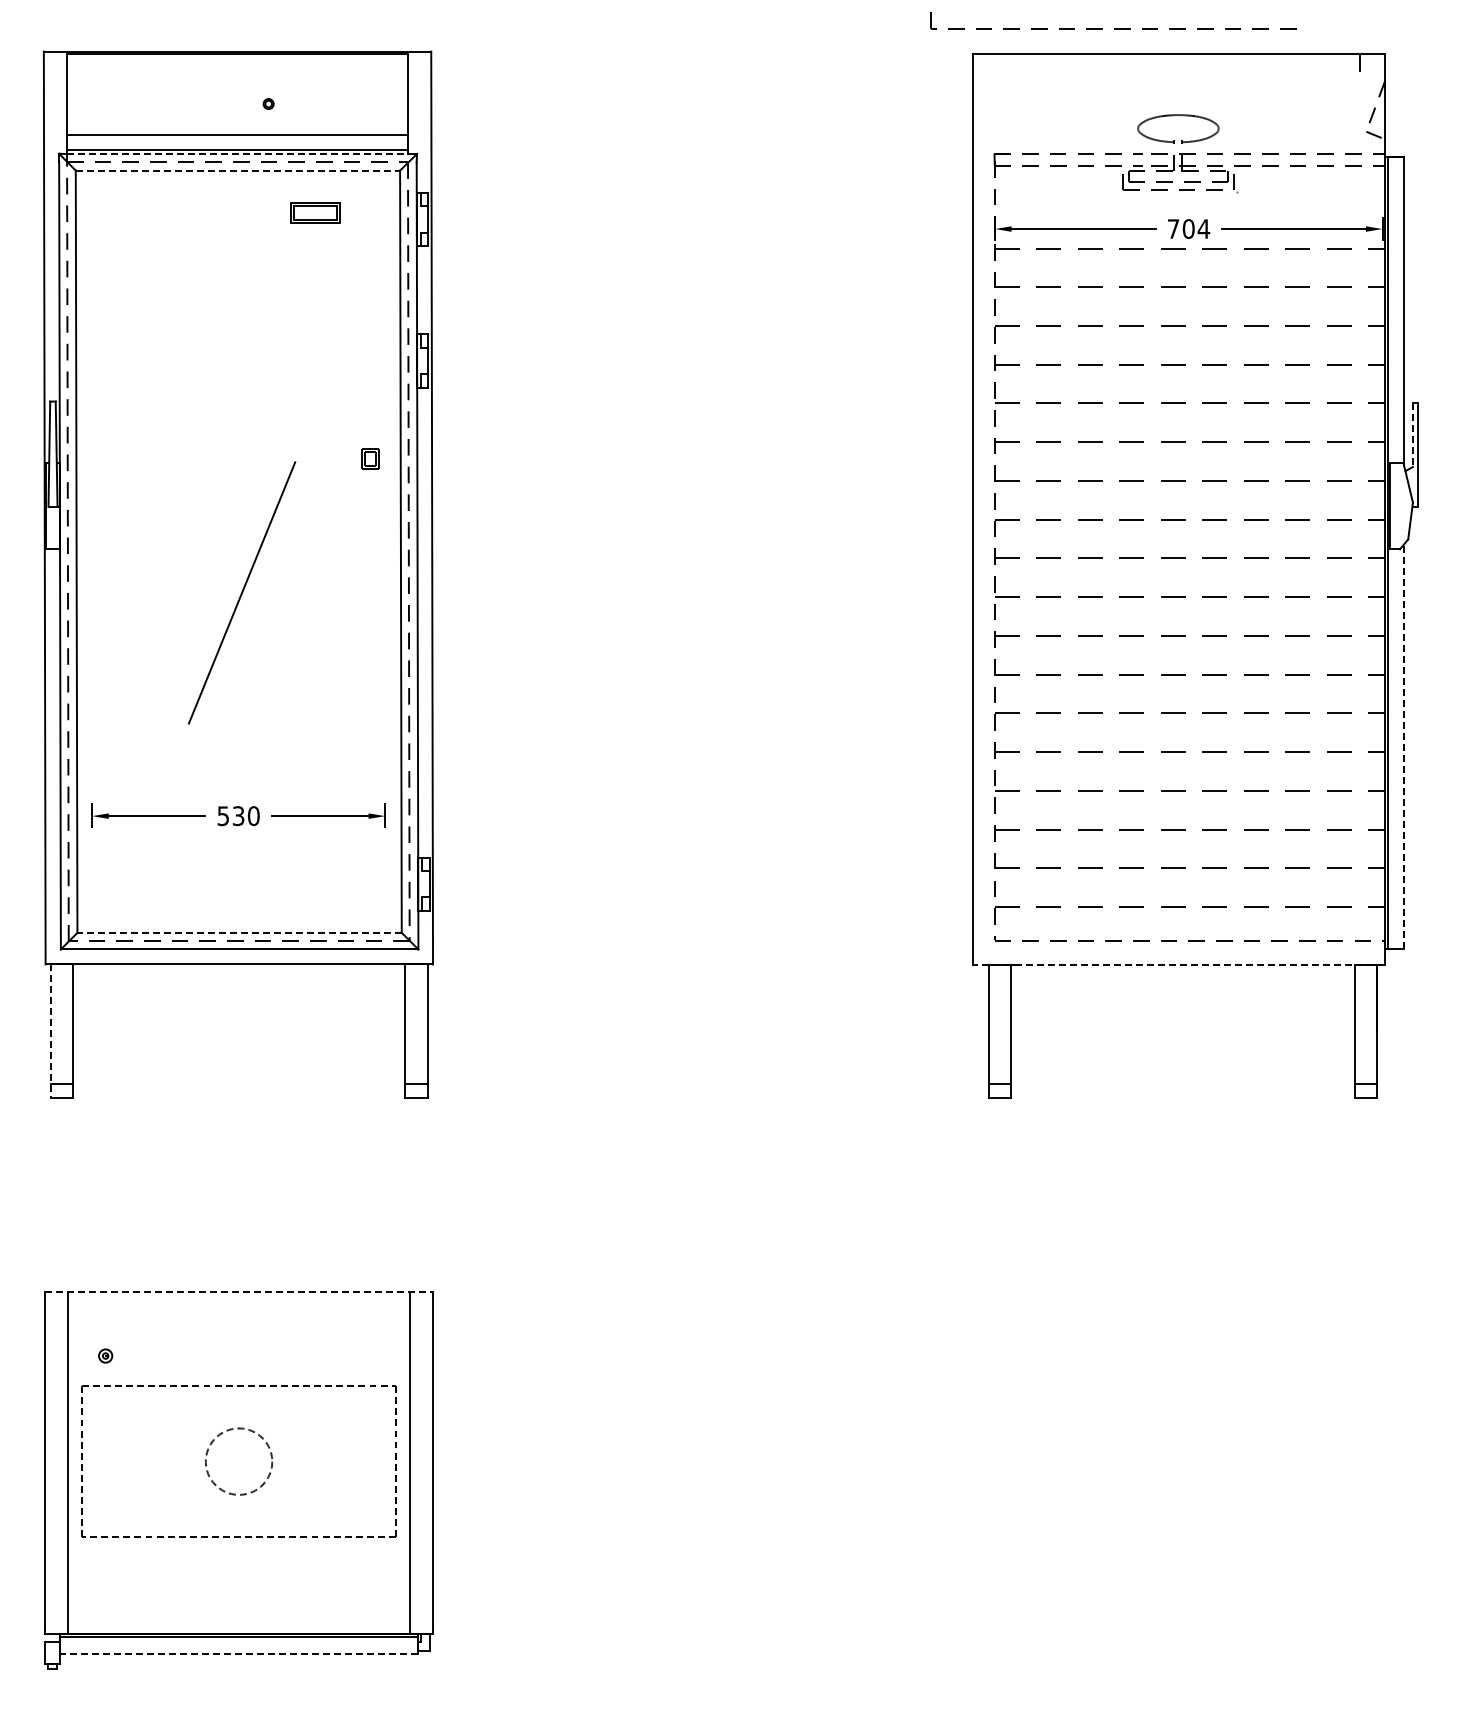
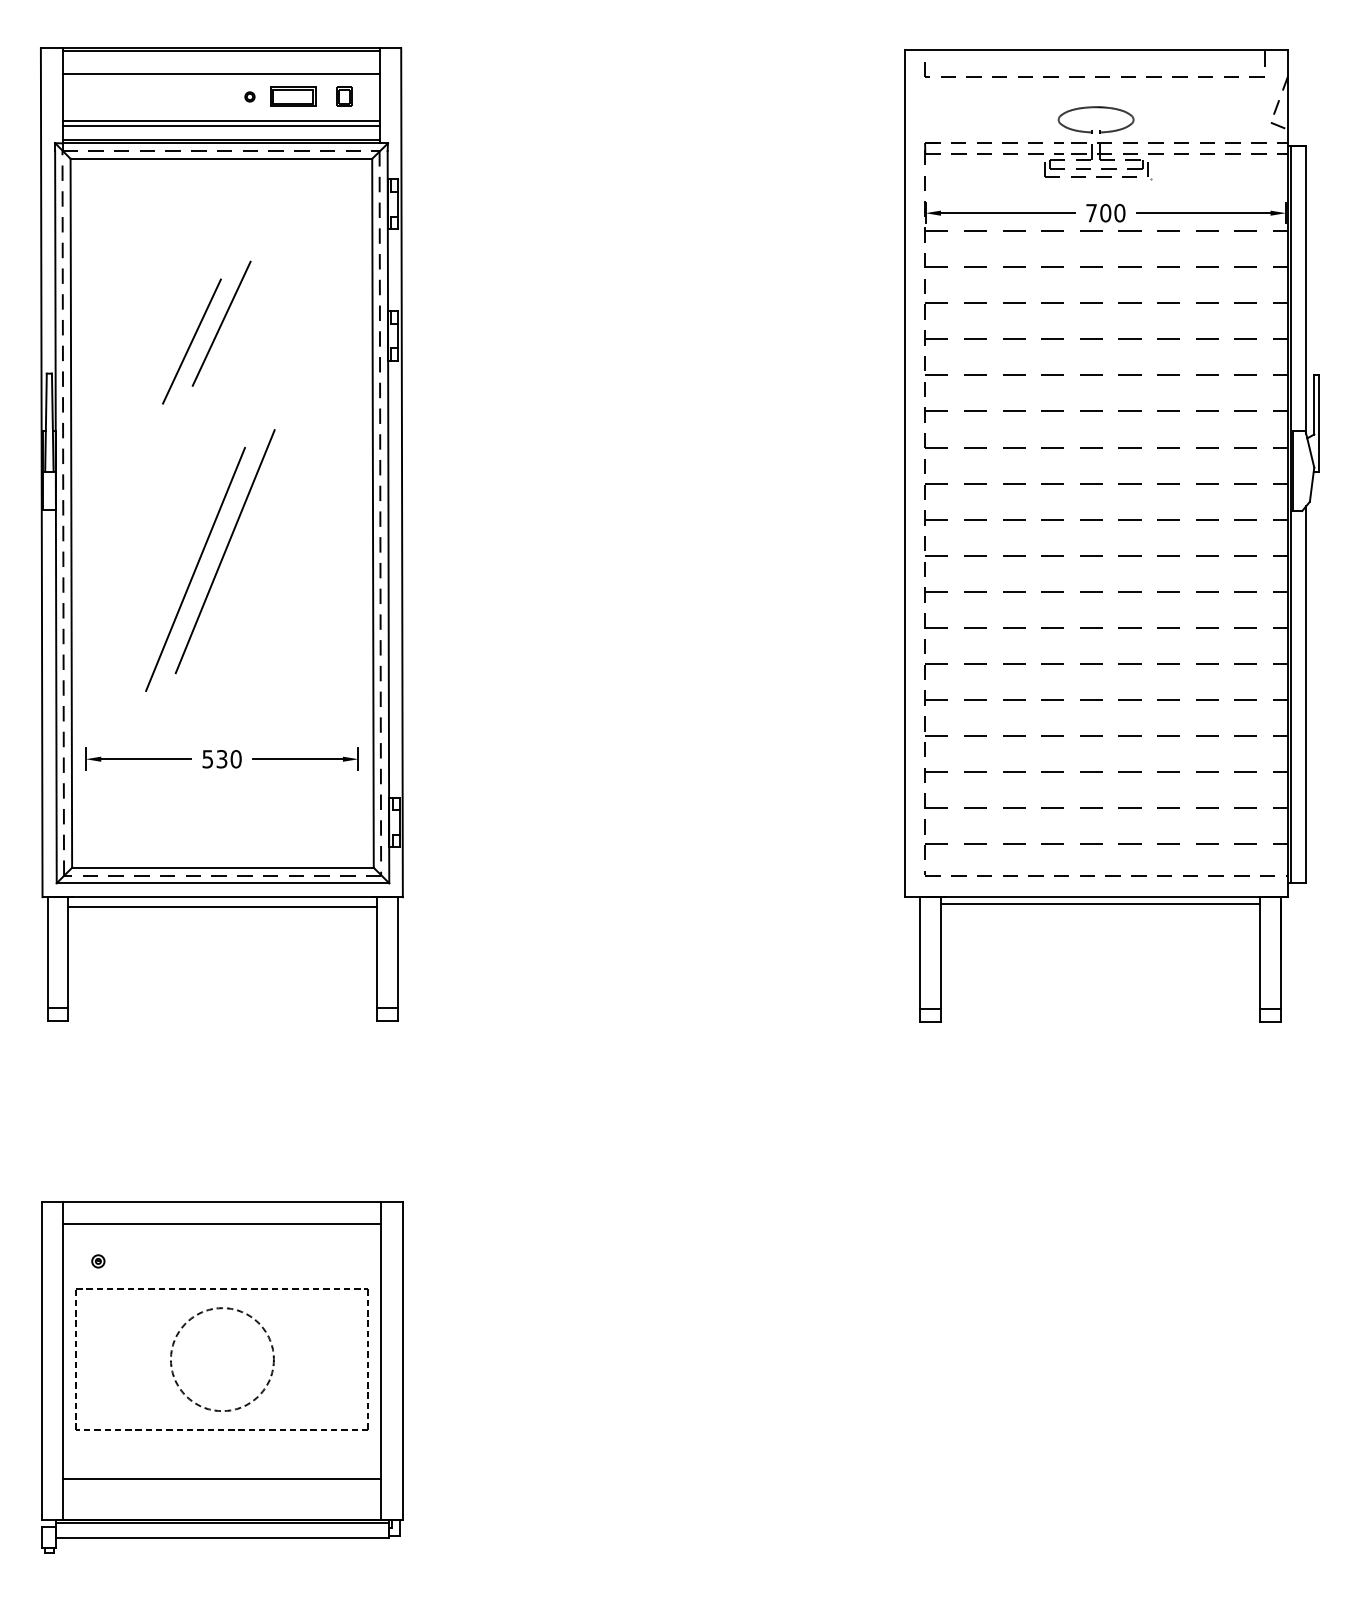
part: (1114, 28) -> (1095, 76), moved
line: (237, 79) -> (220, 74), added
line: (237, 129) -> (220, 120), added
line: (238, 154) -> (221, 143), dashed -> solid
line: (238, 170) -> (221, 158), dashed -> solid
part: (315, 212) -> (293, 96), moved
text: (1203, 228) -> (1119, 212), 704 -> 700
line: (238, 347) -> (221, 323), added
line: (206, 366) -> (192, 341), added
line: (1412, 435) -> (1313, 405), dashed -> solid
part: (370, 458) -> (344, 96), moved
line: (210, 611) -> (195, 568), added
line: (1404, 745) -> (1306, 693), dashed -> solid
line: (239, 932) -> (222, 867), dashed -> solid
line: (1178, 964) -> (1096, 897), dashed -> solid
line: (1182, 971) -> (1099, 903), added
line: (239, 975) -> (222, 907), added
line: (51, 1031) -> (47, 959), dashed -> solid
line: (239, 1292) -> (222, 1202), dashed -> solid
line: (238, 1315) -> (221, 1223), added
circle: (238, 1461) -> (221, 1359), size x1.67
line: (238, 1590) -> (221, 1479), added
line: (239, 1653) -> (222, 1538), dashed -> solid

